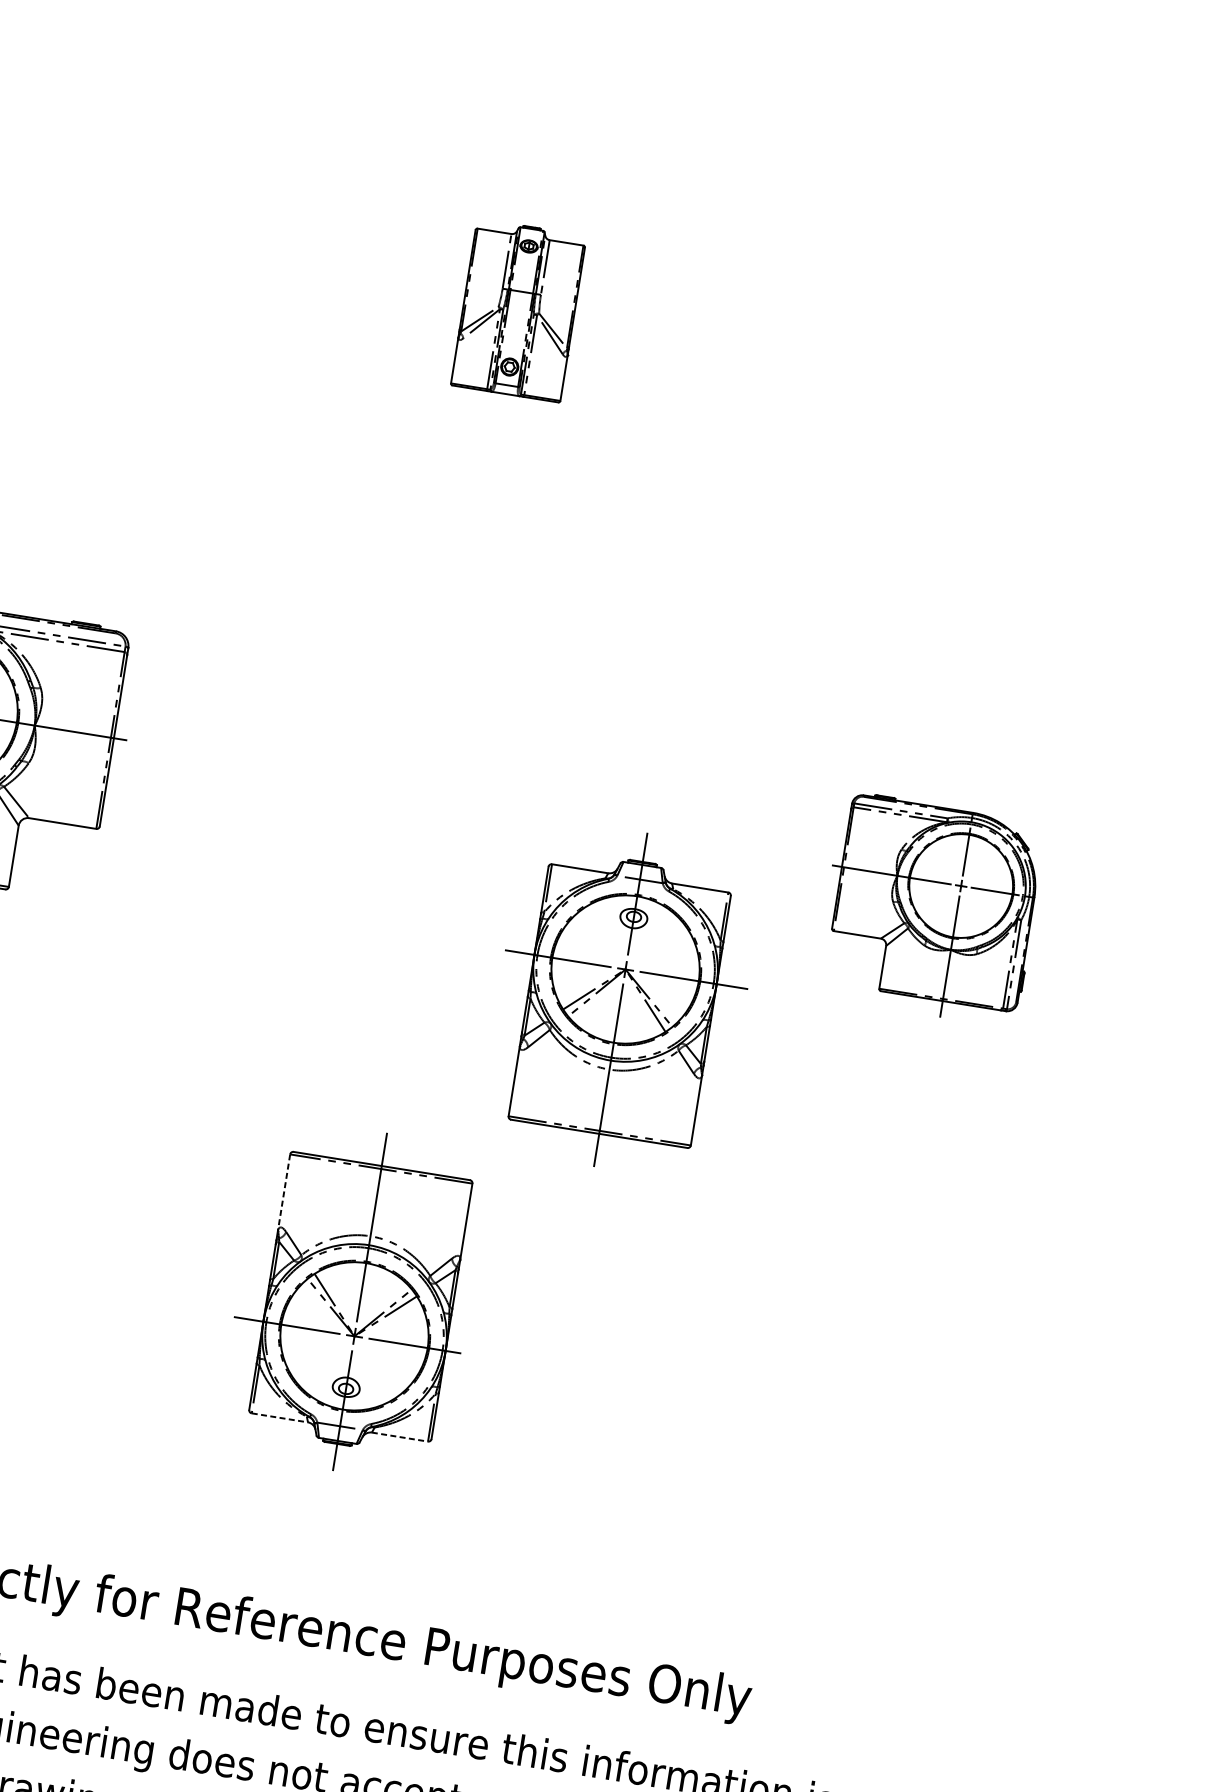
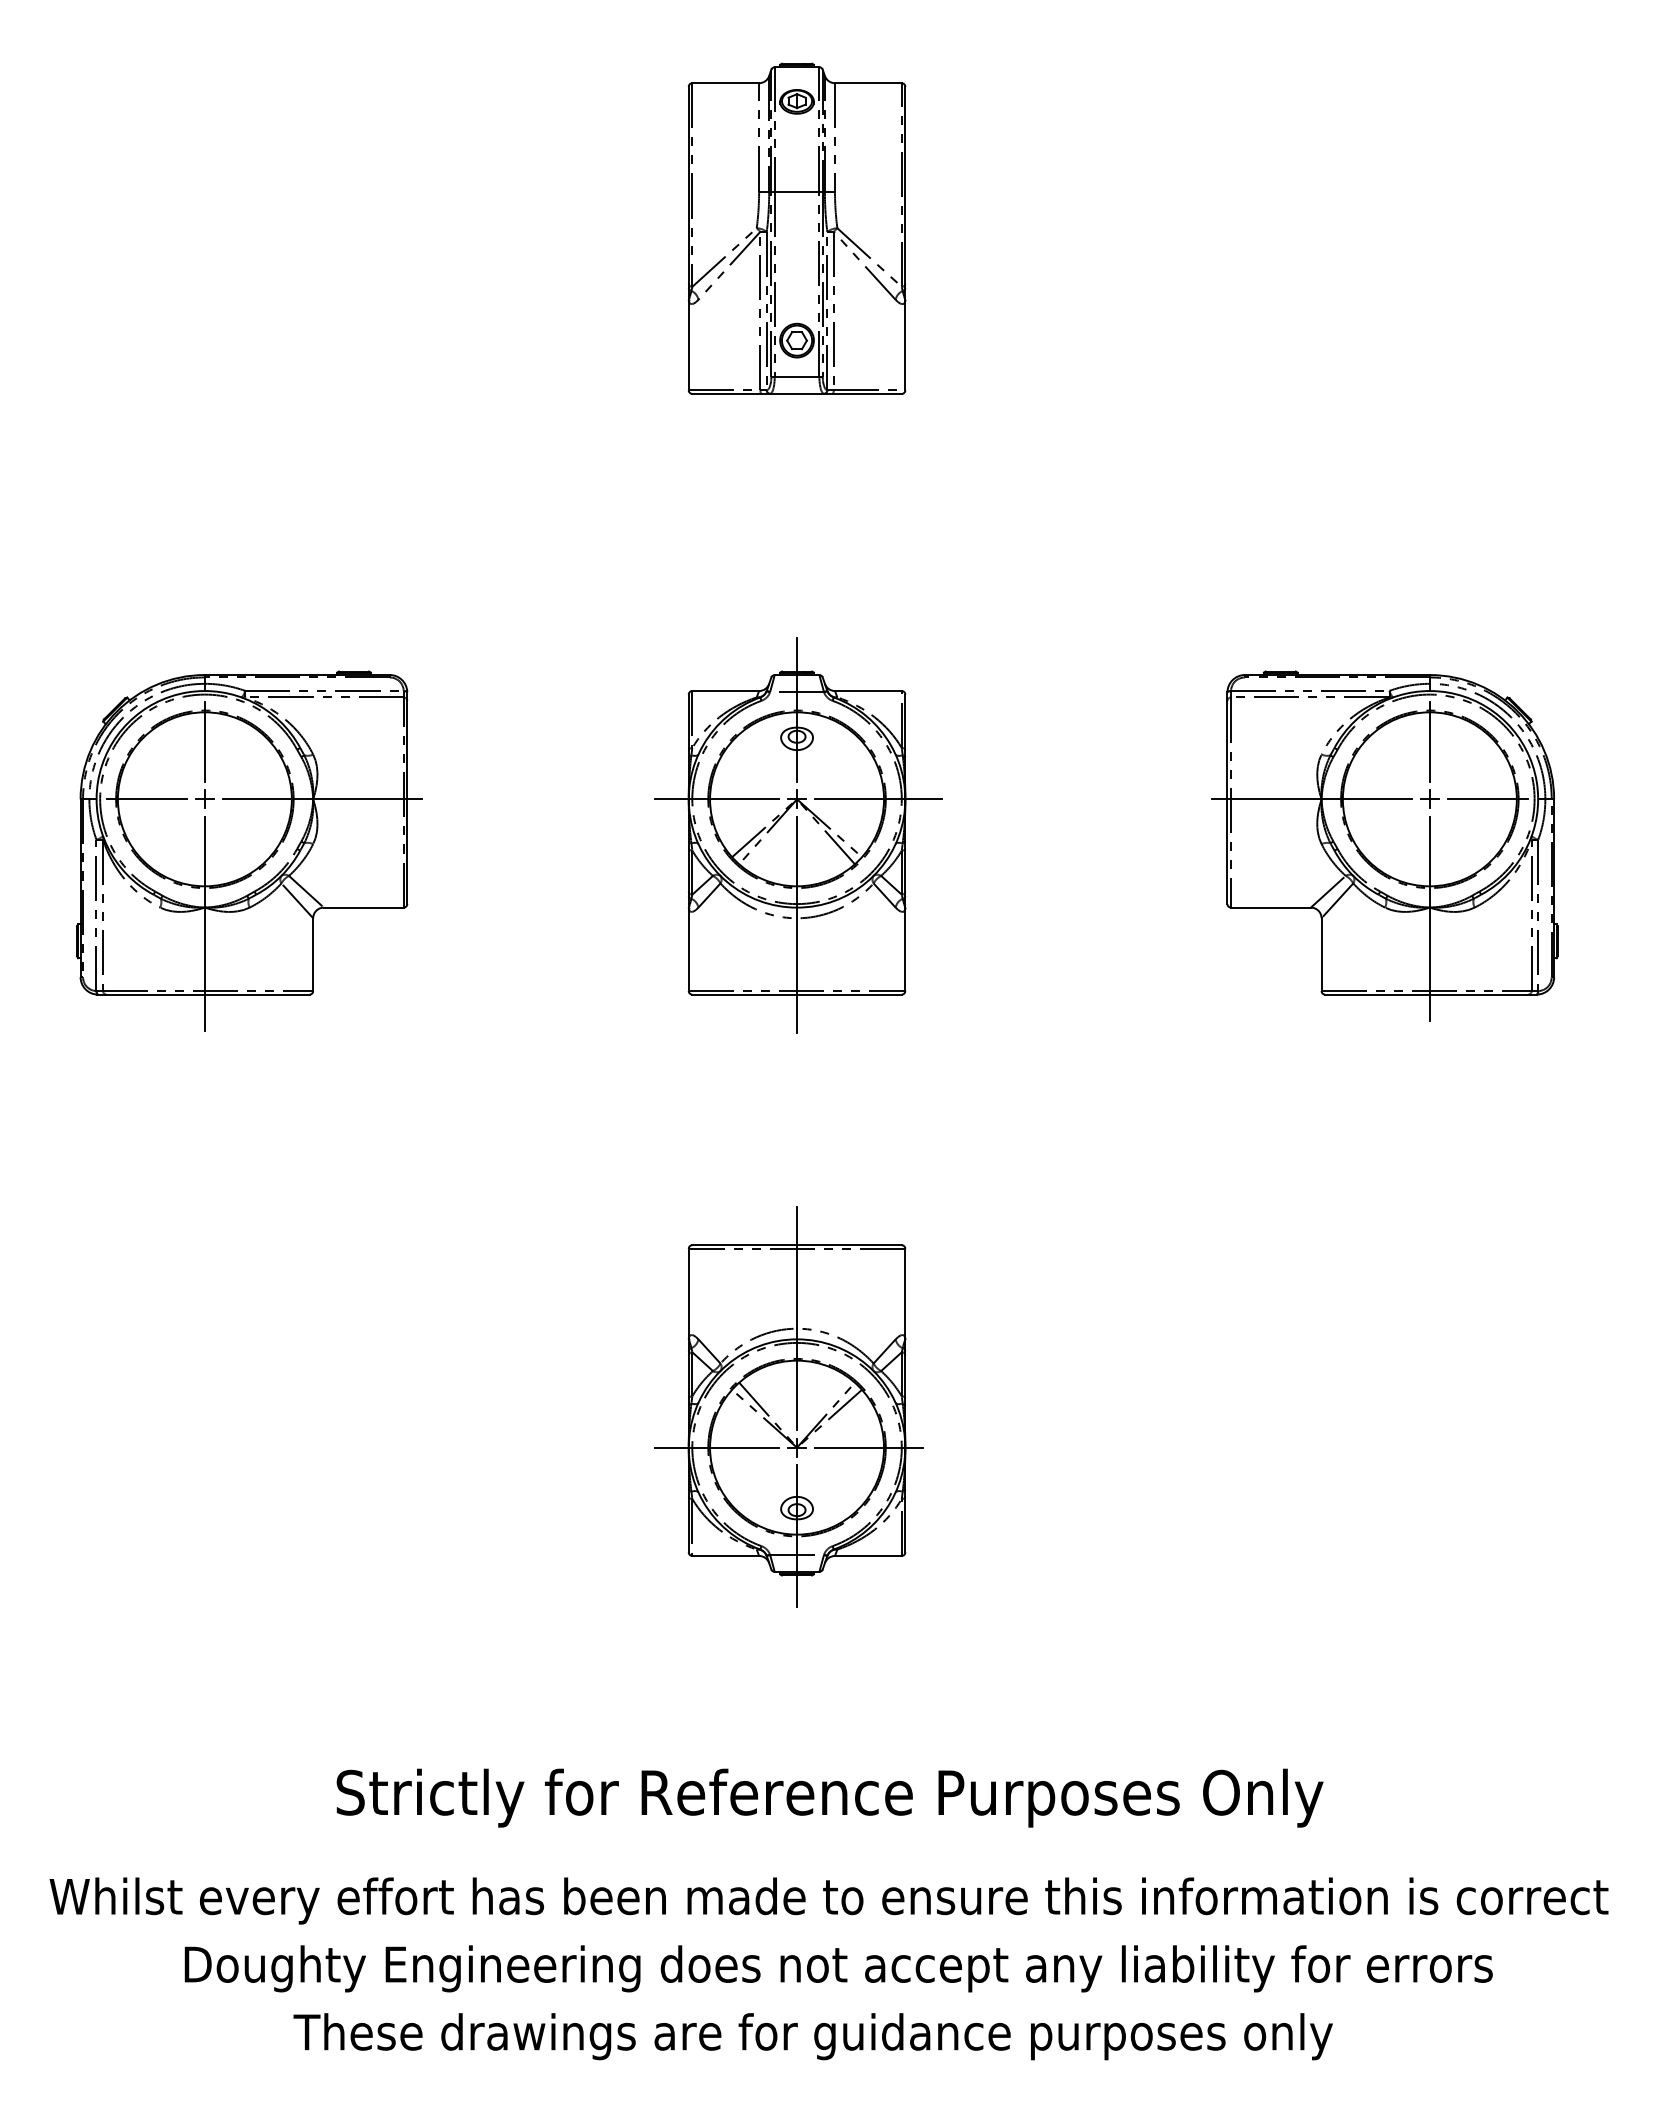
part: (518, 310) -> (796, 228), size x1.67
part: (930, 908) -> (1384, 845), size x1.43
part: (621, 1000) -> (798, 835), moved
line: (283, 1192) -> (688, 1294), dashed -> solid
line: (280, 1417) -> (726, 1555), dashed -> solid
line: (400, 1436) -> (868, 1555), dashed -> solid

